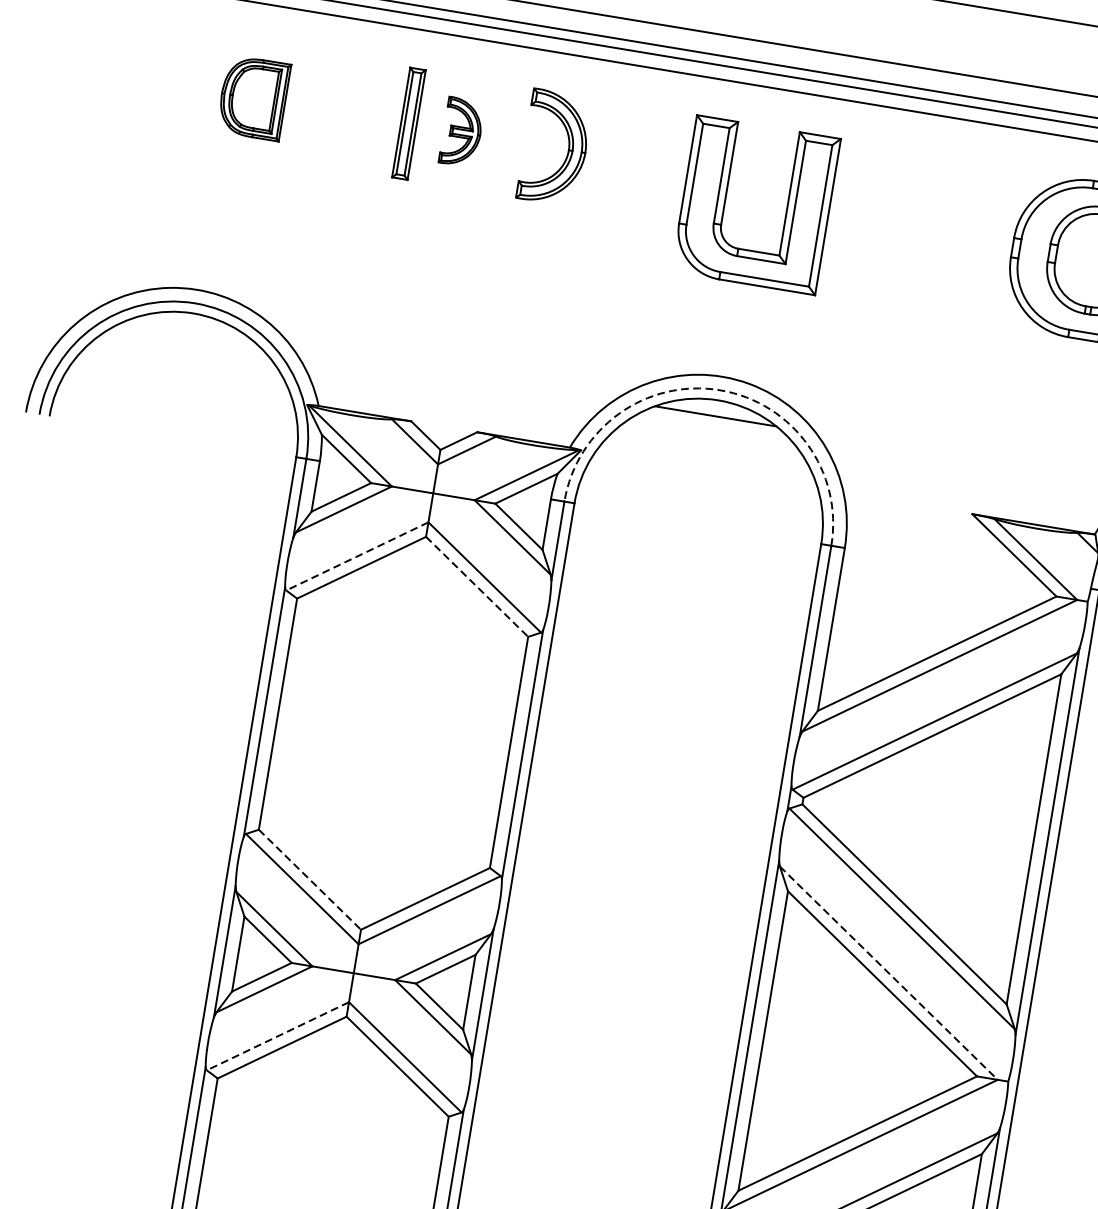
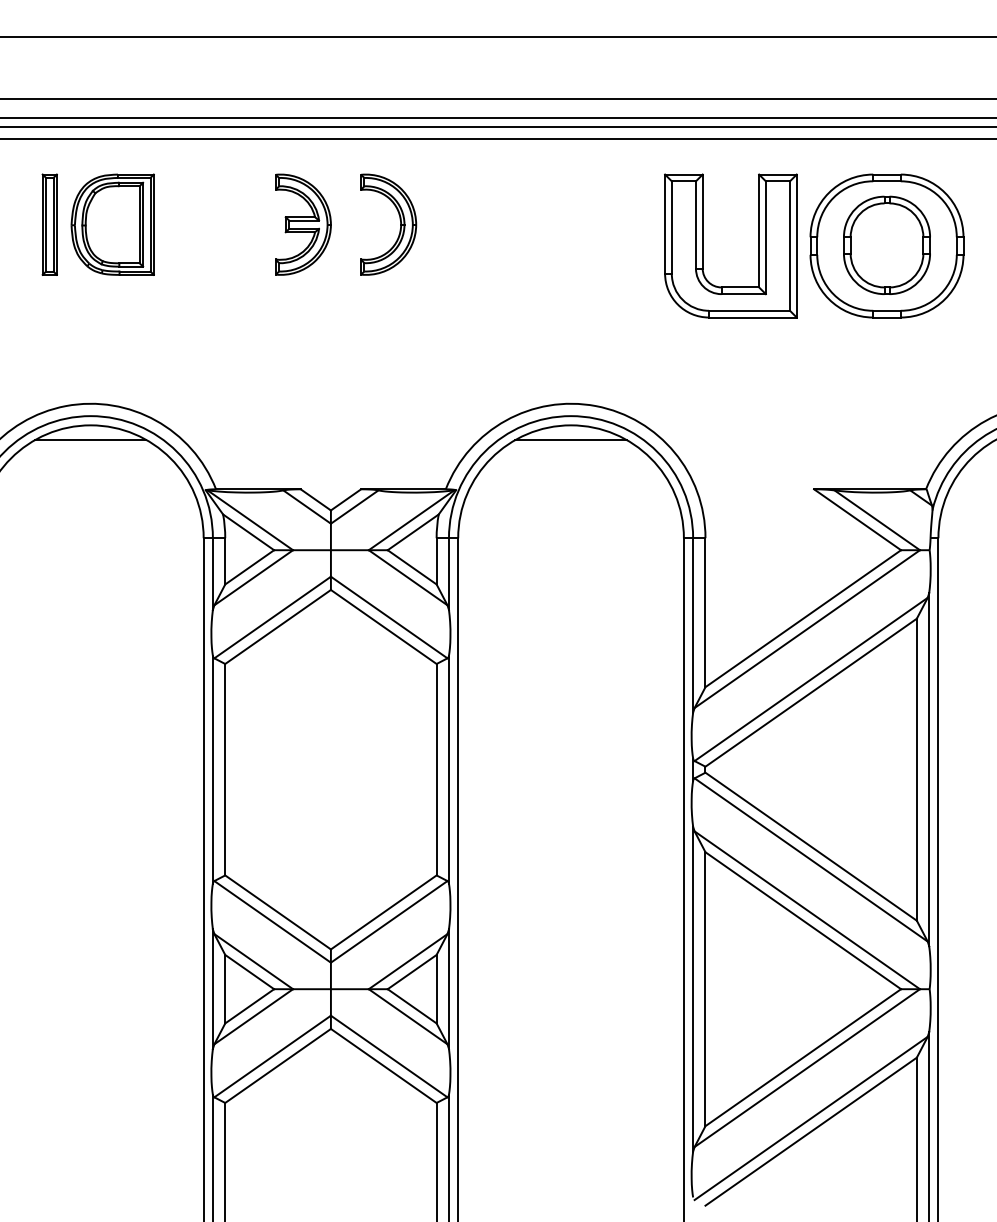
part: (253, 97) -> (112, 224), size x1.43
part: (408, 123) -> (49, 224), moved
part: (462, 132) -> (303, 224), size x1.67
part: (726, 199) -> (703, 245), moved
line: (190, 329) -> (90, 440), added
arc: (720, 390) -> (571, 416), dashed -> solid
line: (357, 556) -> (272, 617), dashed -> solid
line: (476, 586) -> (383, 626), dashed -> solid
line: (310, 879) -> (278, 912), dashed -> solid
line: (888, 973) -> (807, 910), dashed -> solid
line: (277, 1036) -> (272, 1056), dashed -> solid

